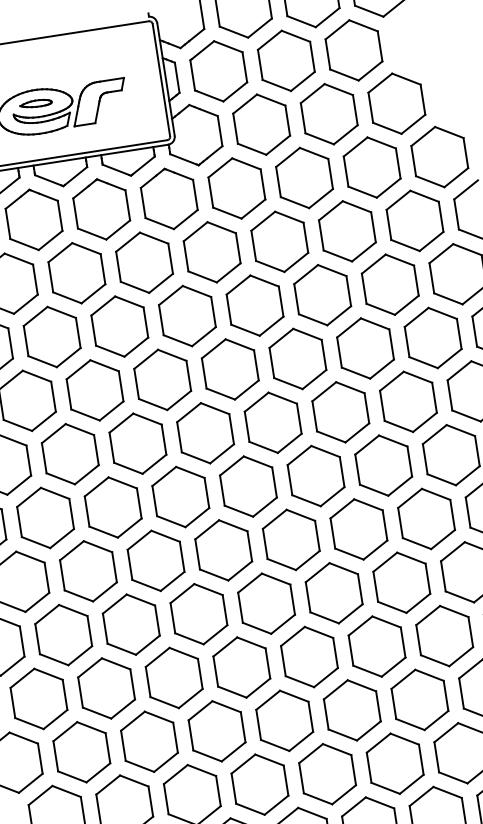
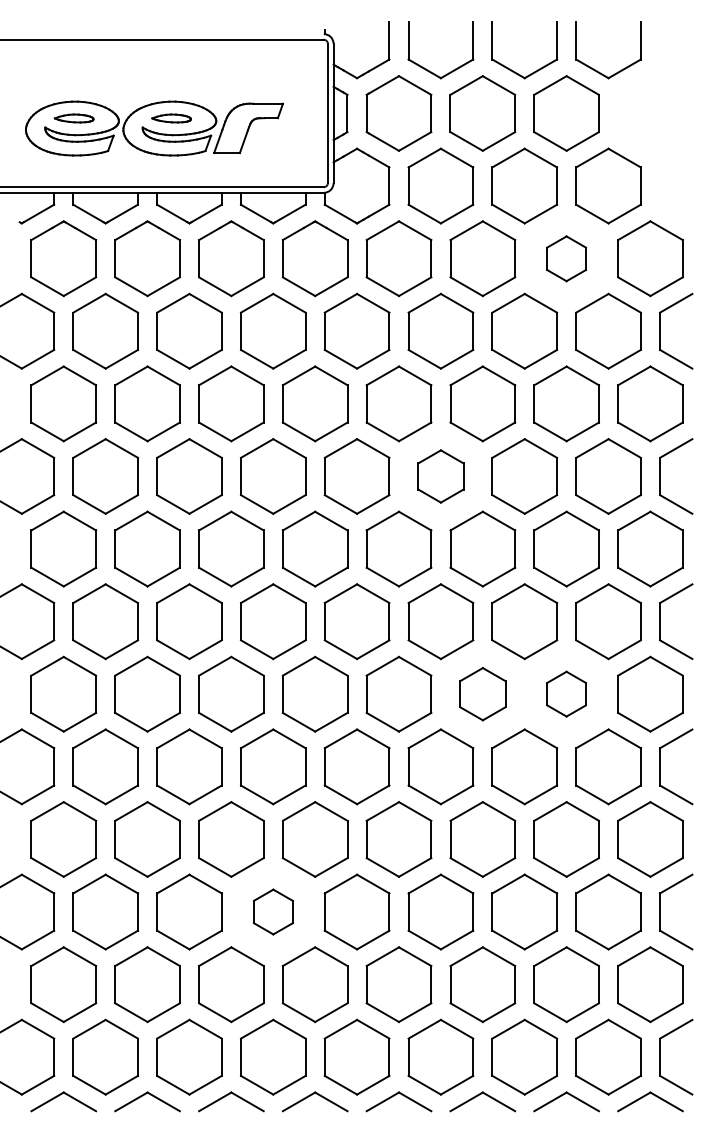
part: (372, 167) -> (566, 258), size x0.6
part: (297, 359) -> (440, 476), size x0.7
part: (426, 518) -> (566, 693), size x0.6
part: (358, 528) -> (482, 693), size x0.7
part: (217, 730) -> (273, 911), size x0.6

